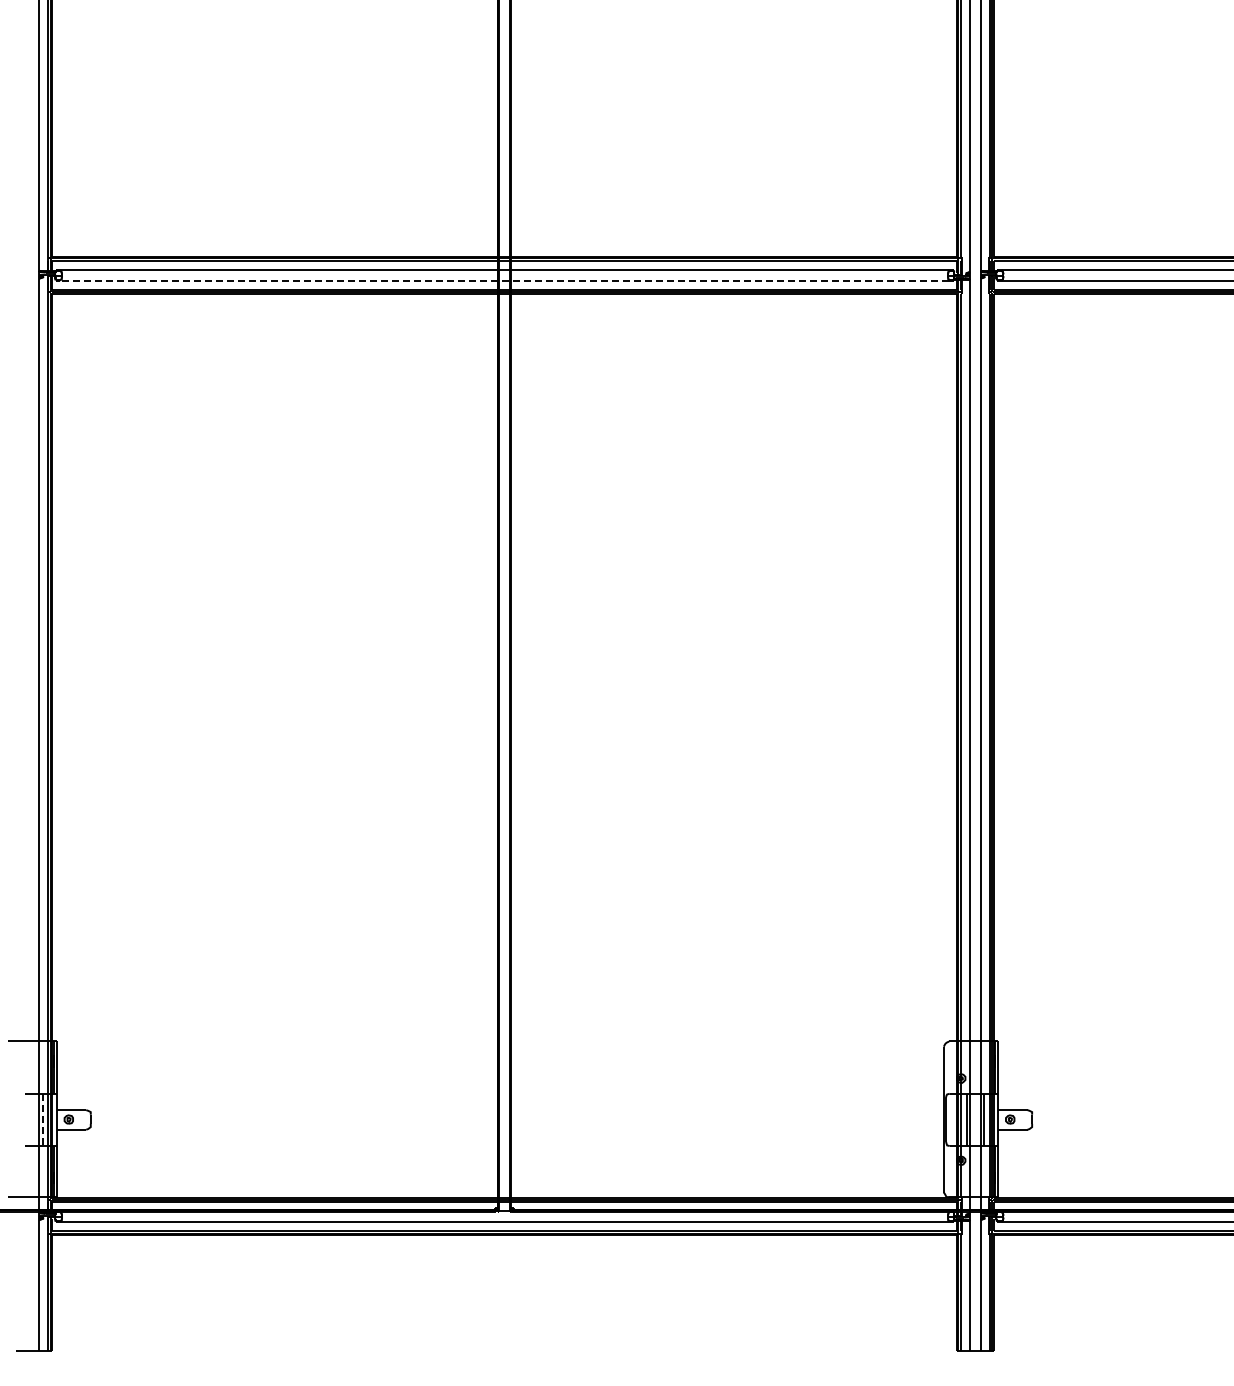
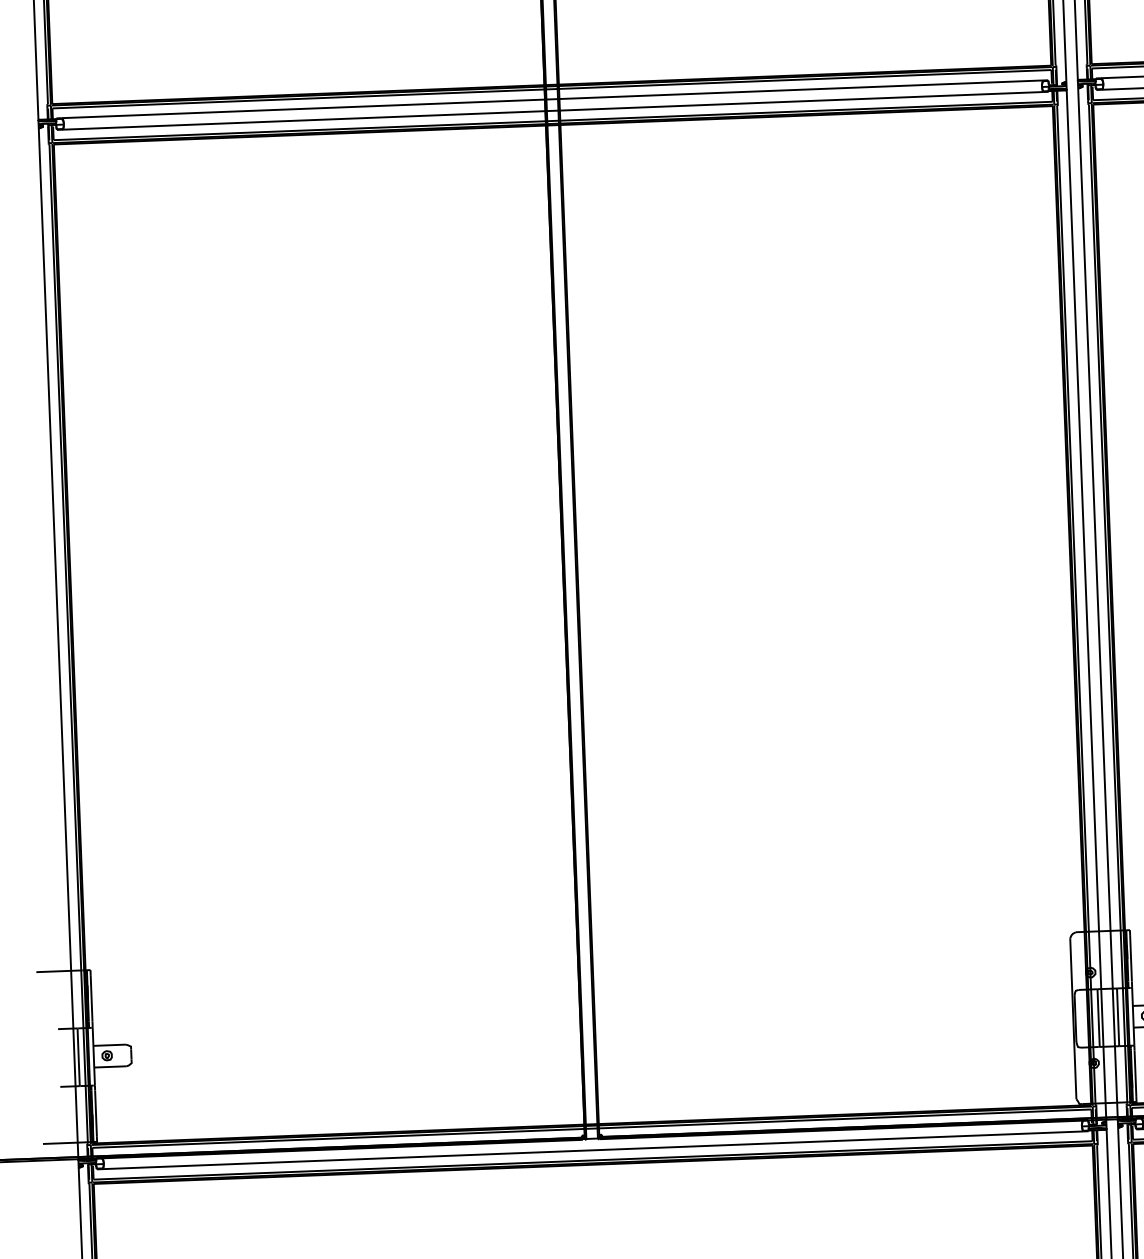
line: (504, 280) -> (552, 110), dashed -> solid
line: (43, 1120) -> (79, 1057), dashed -> solid

